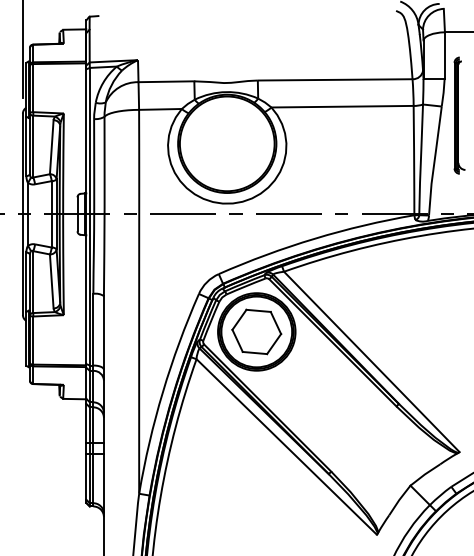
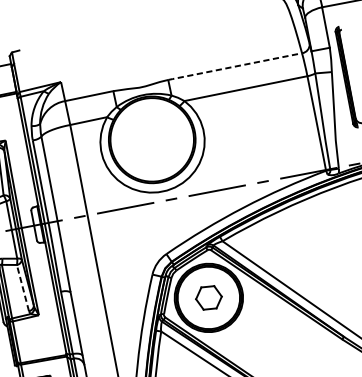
line: (334, 79) -> (234, 66), solid -> dashed
line: (51, 280) -> (22, 287), solid -> dashed
part: (256, 331) -> (208, 297), size x0.6

